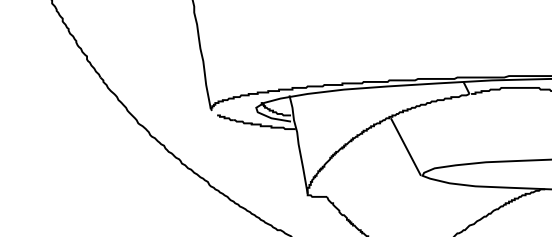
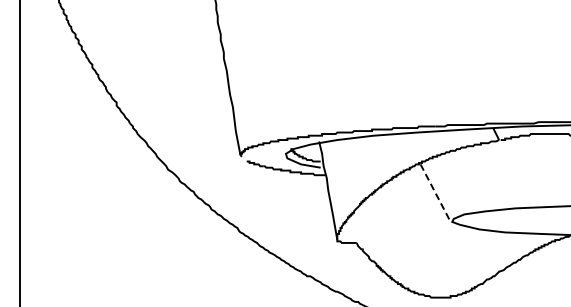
line: (405, 147) -> (435, 193), solid -> dashed

